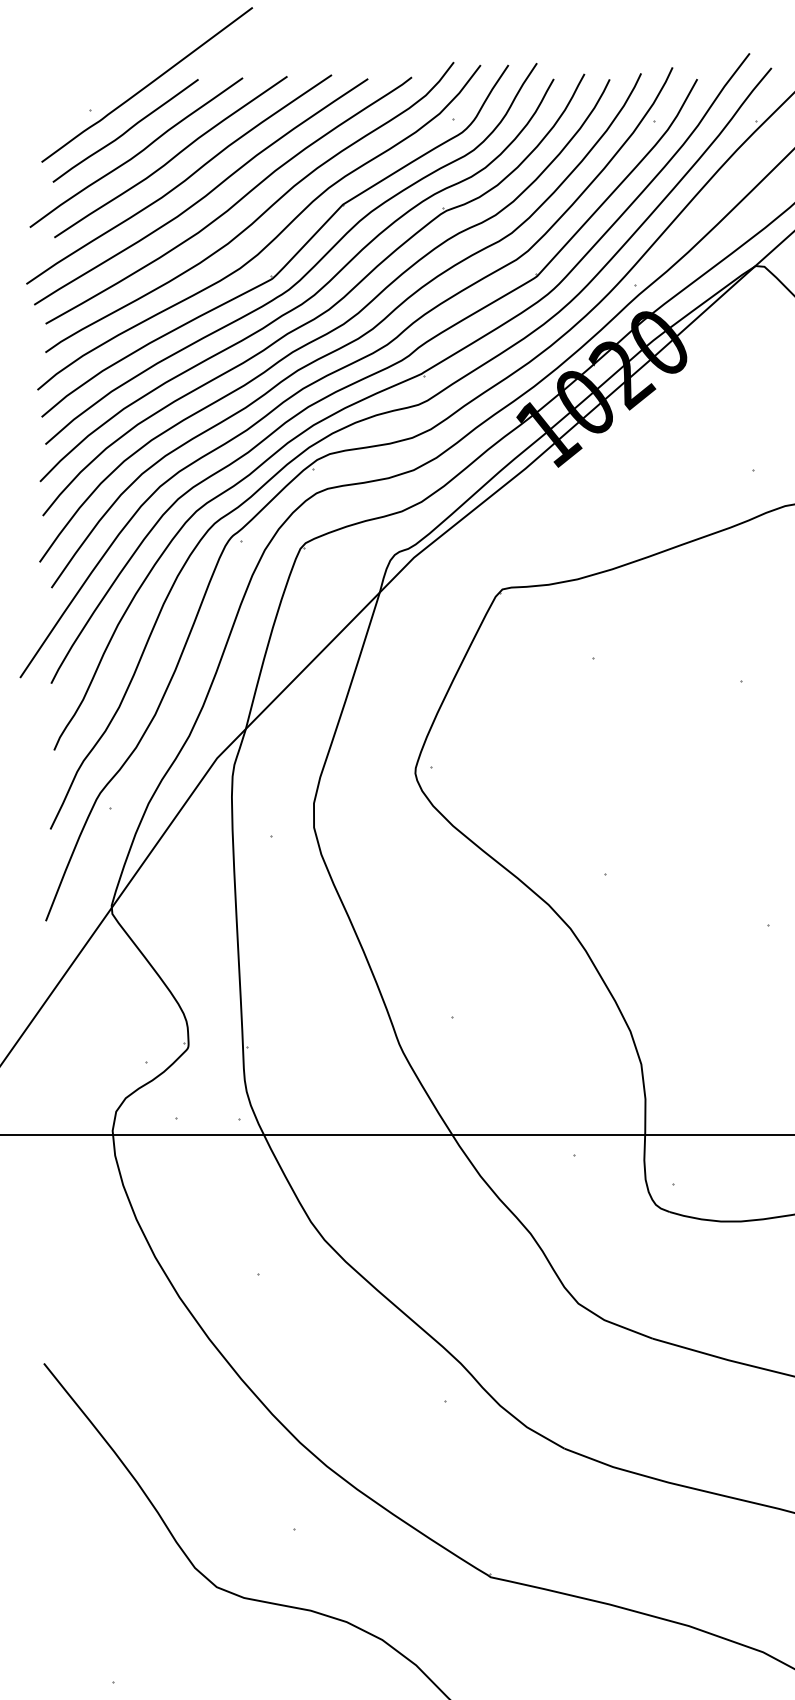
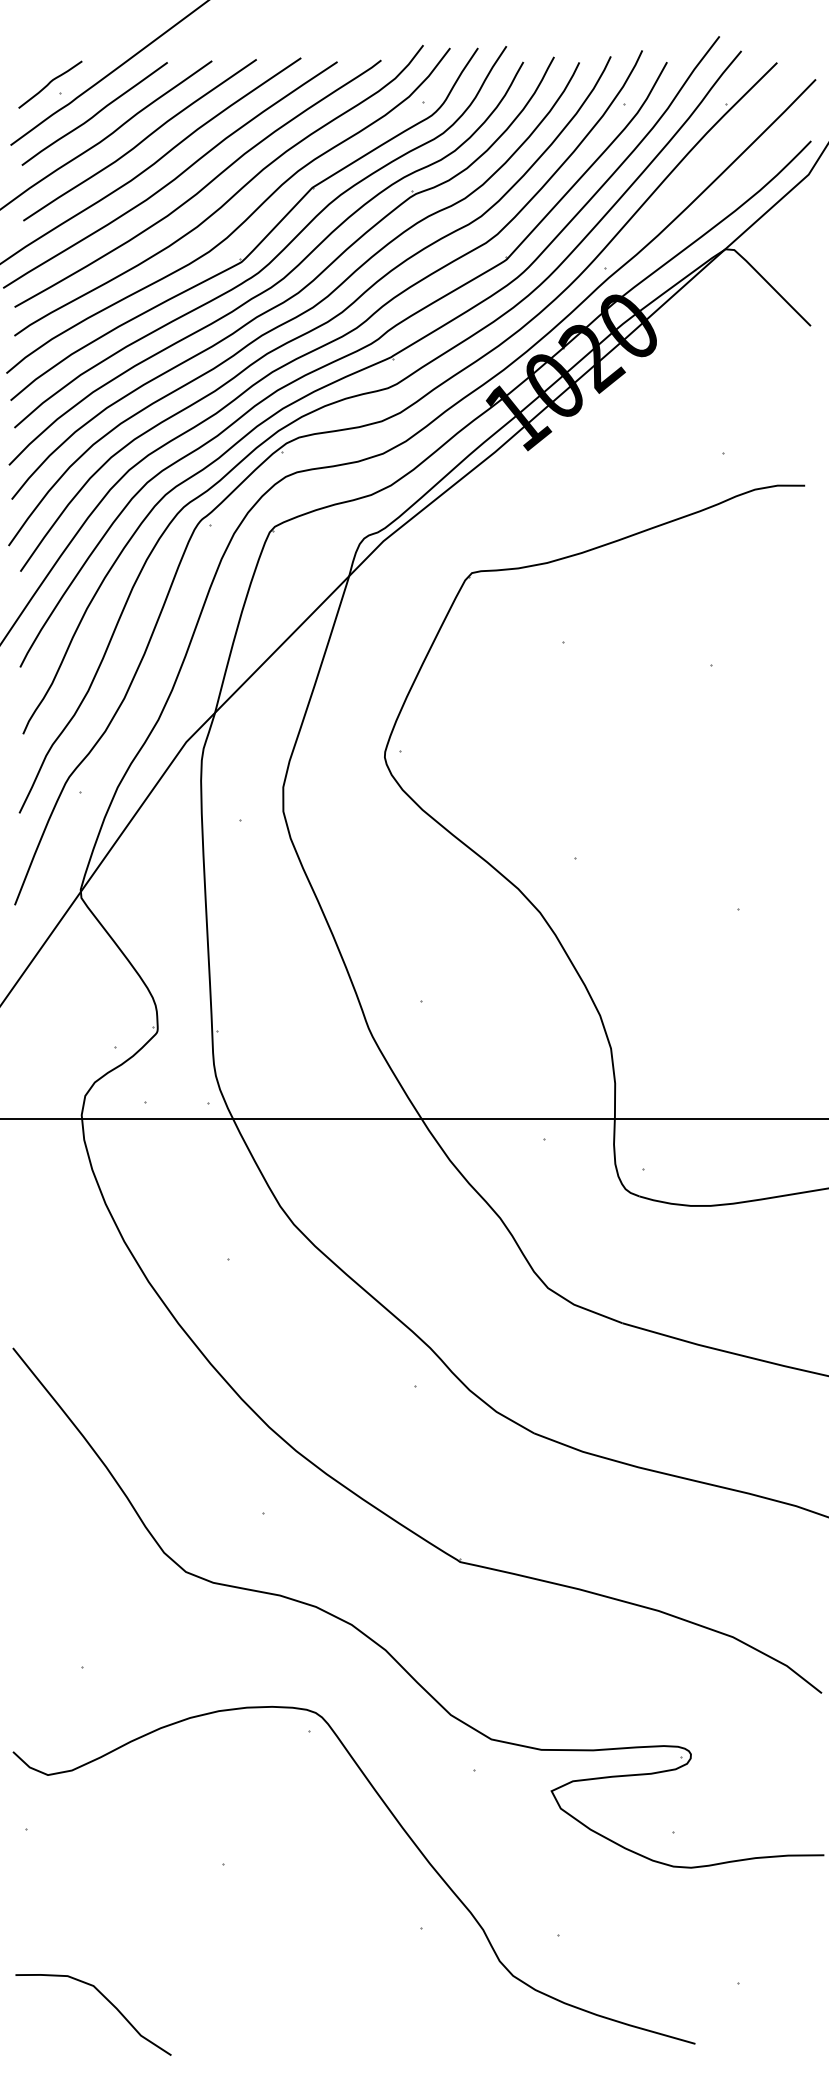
curve: (81, 100) -> (50, 83), added

